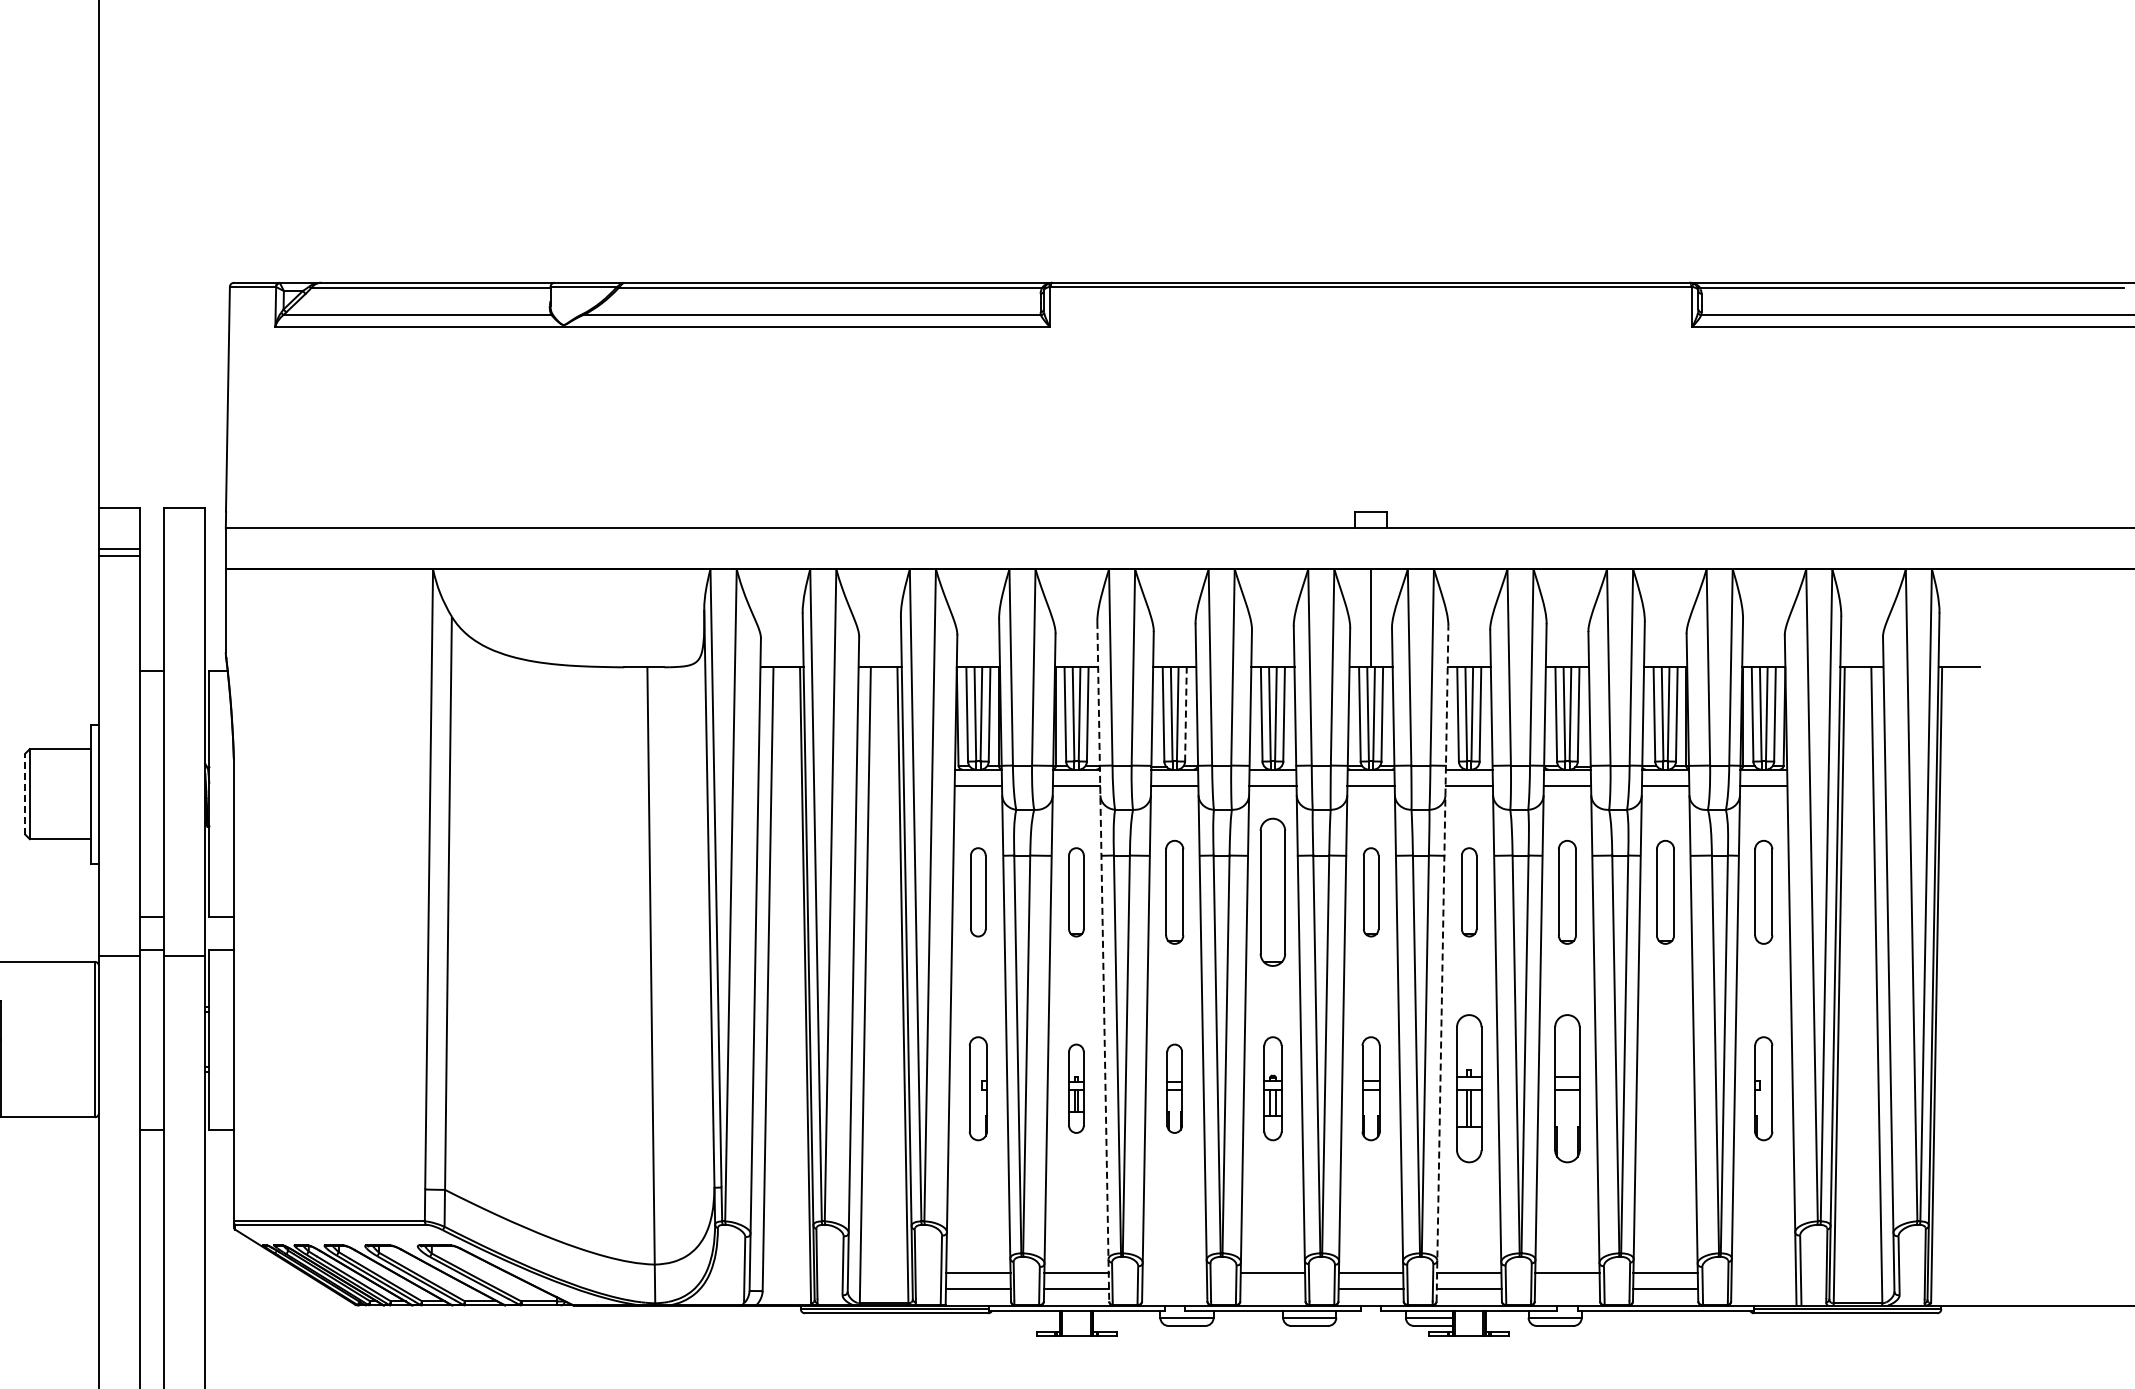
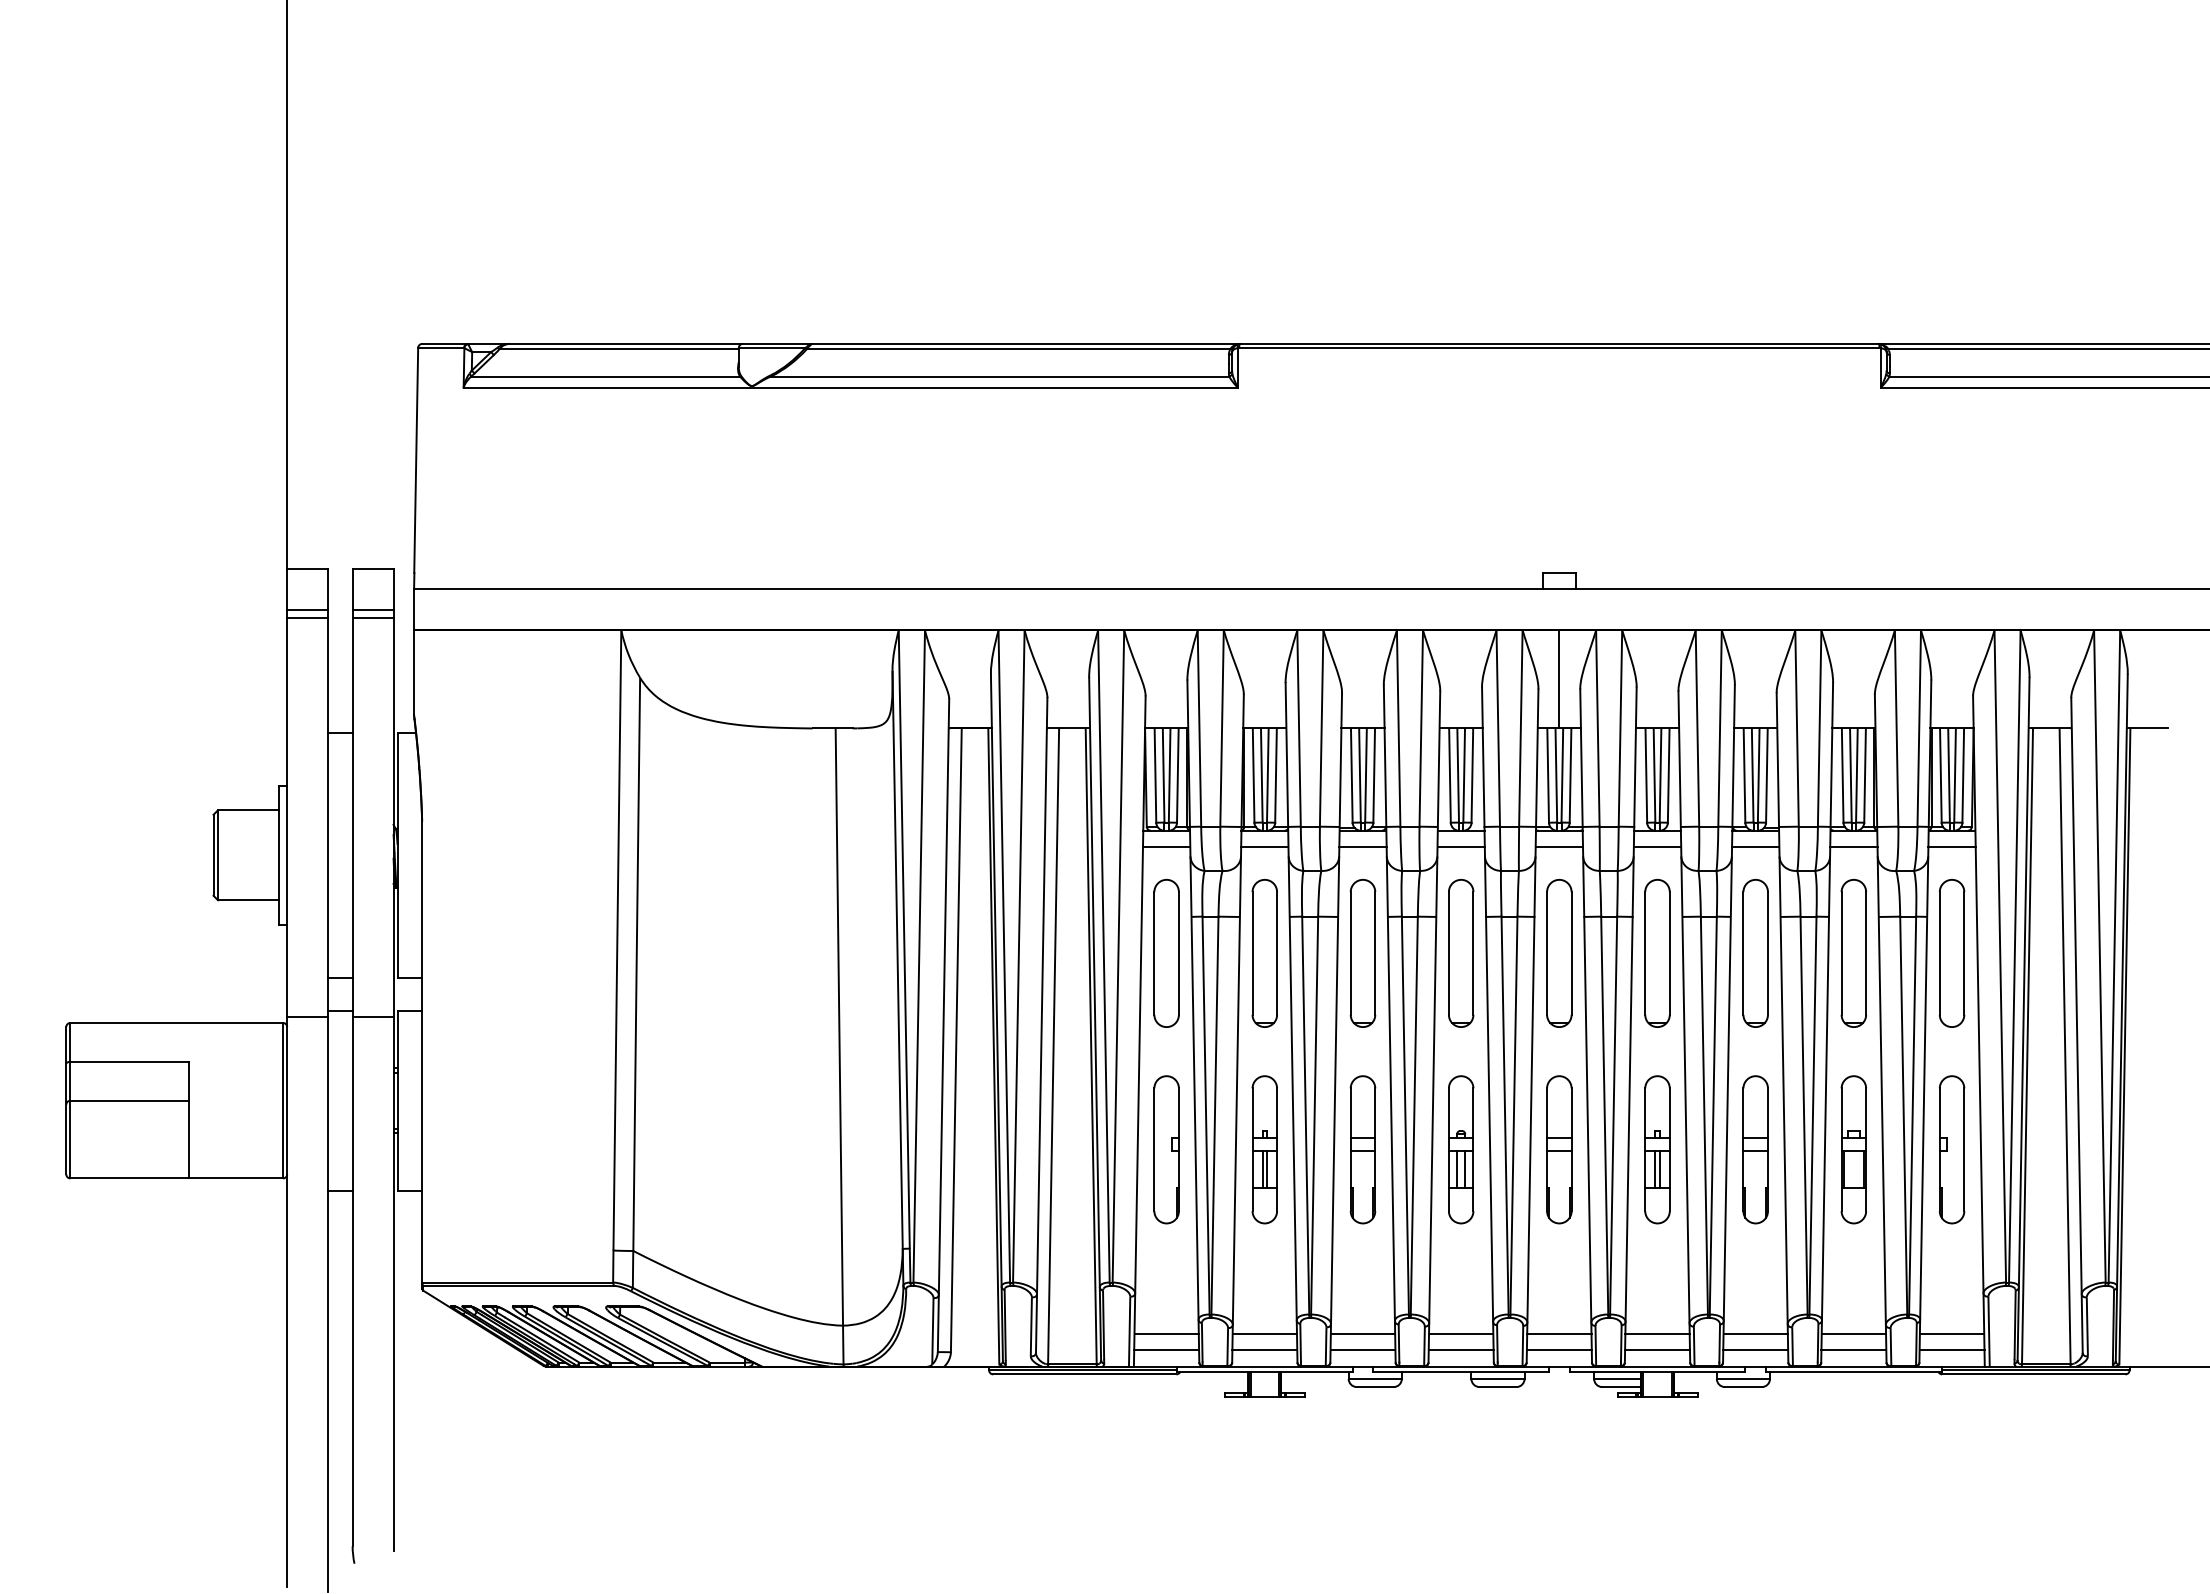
line: (184, 548) -> (372, 609), added
line: (184, 556) -> (372, 617), added
line: (1186, 714) -> (1374, 775), dashed -> solid
line: (25, 793) -> (213, 854), dashed -> solid
part: (978, 892) -> (1166, 953), size x1.67
part: (1076, 892) -> (1264, 953), size x1.67
part: (1174, 892) -> (1362, 953), size x1.43
part: (1371, 892) -> (1559, 953), size x1.67
part: (1469, 892) -> (1657, 953), size x1.67
part: (1567, 892) -> (1755, 953), size x1.43
part: (1665, 892) -> (1853, 953), size x1.43
part: (1763, 892) -> (1951, 953), size x1.43
line: (1103, 961) -> (1291, 1022), dashed -> solid
line: (1442, 964) -> (1630, 1025), dashed -> solid
part: (978, 1088) -> (1166, 1149), size x1.43
part: (1076, 1088) -> (1264, 1149), size x1.67
part: (1174, 1088) -> (1362, 1149), size x1.67
part: (1273, 1088) -> (1461, 1149), size x1.43
part: (1371, 1088) -> (1559, 1149), size x1.43
part: (1665, 1088) -> (1853, 1149), added
part: (1763, 1088) -> (1951, 1149), size x1.43
line: (1174, 1272) -> (1362, 1333), added
line: (1763, 1272) -> (1951, 1333), added
line: (1174, 1289) -> (1362, 1350), added
line: (1272, 1289) -> (1460, 1350), added
line: (1567, 1289) -> (1755, 1350), added
line: (1763, 1289) -> (1951, 1350), added

